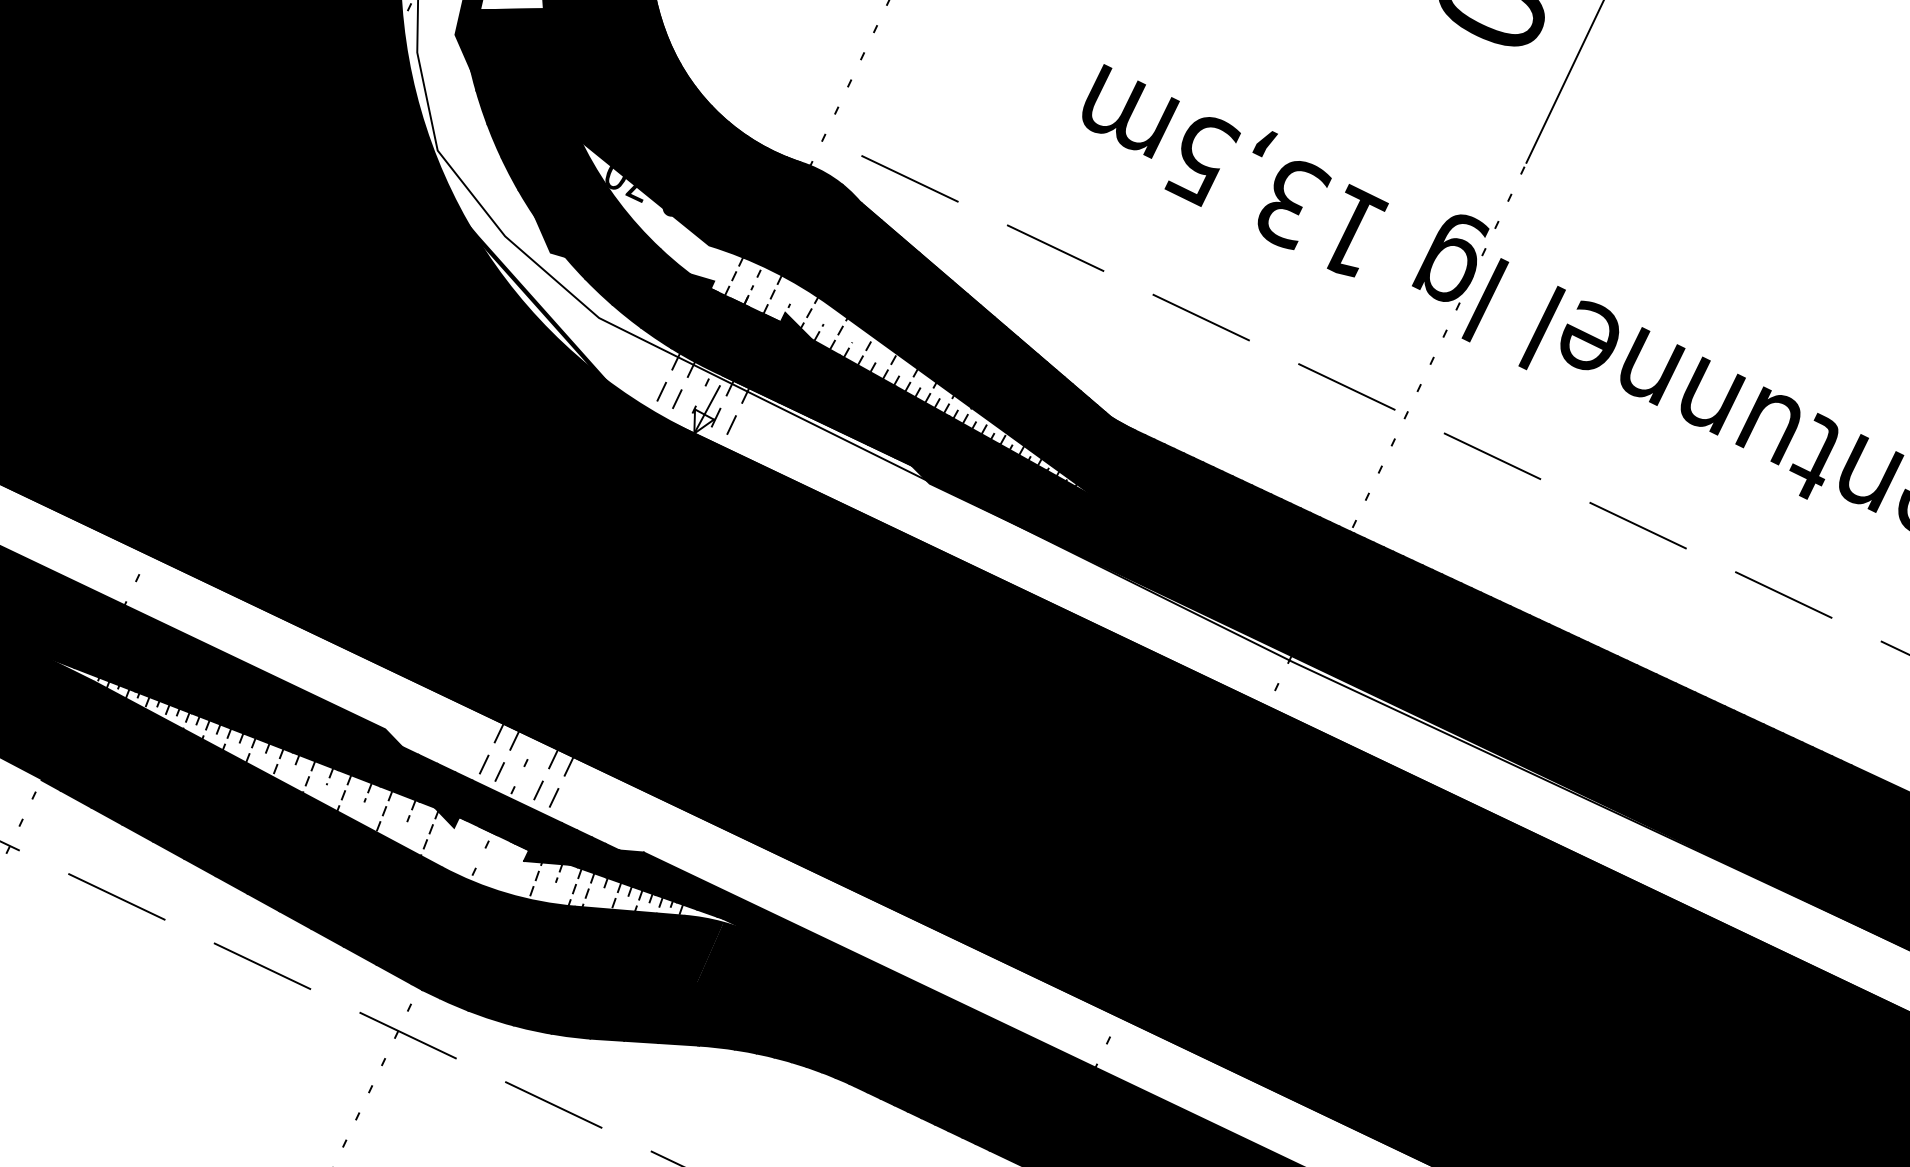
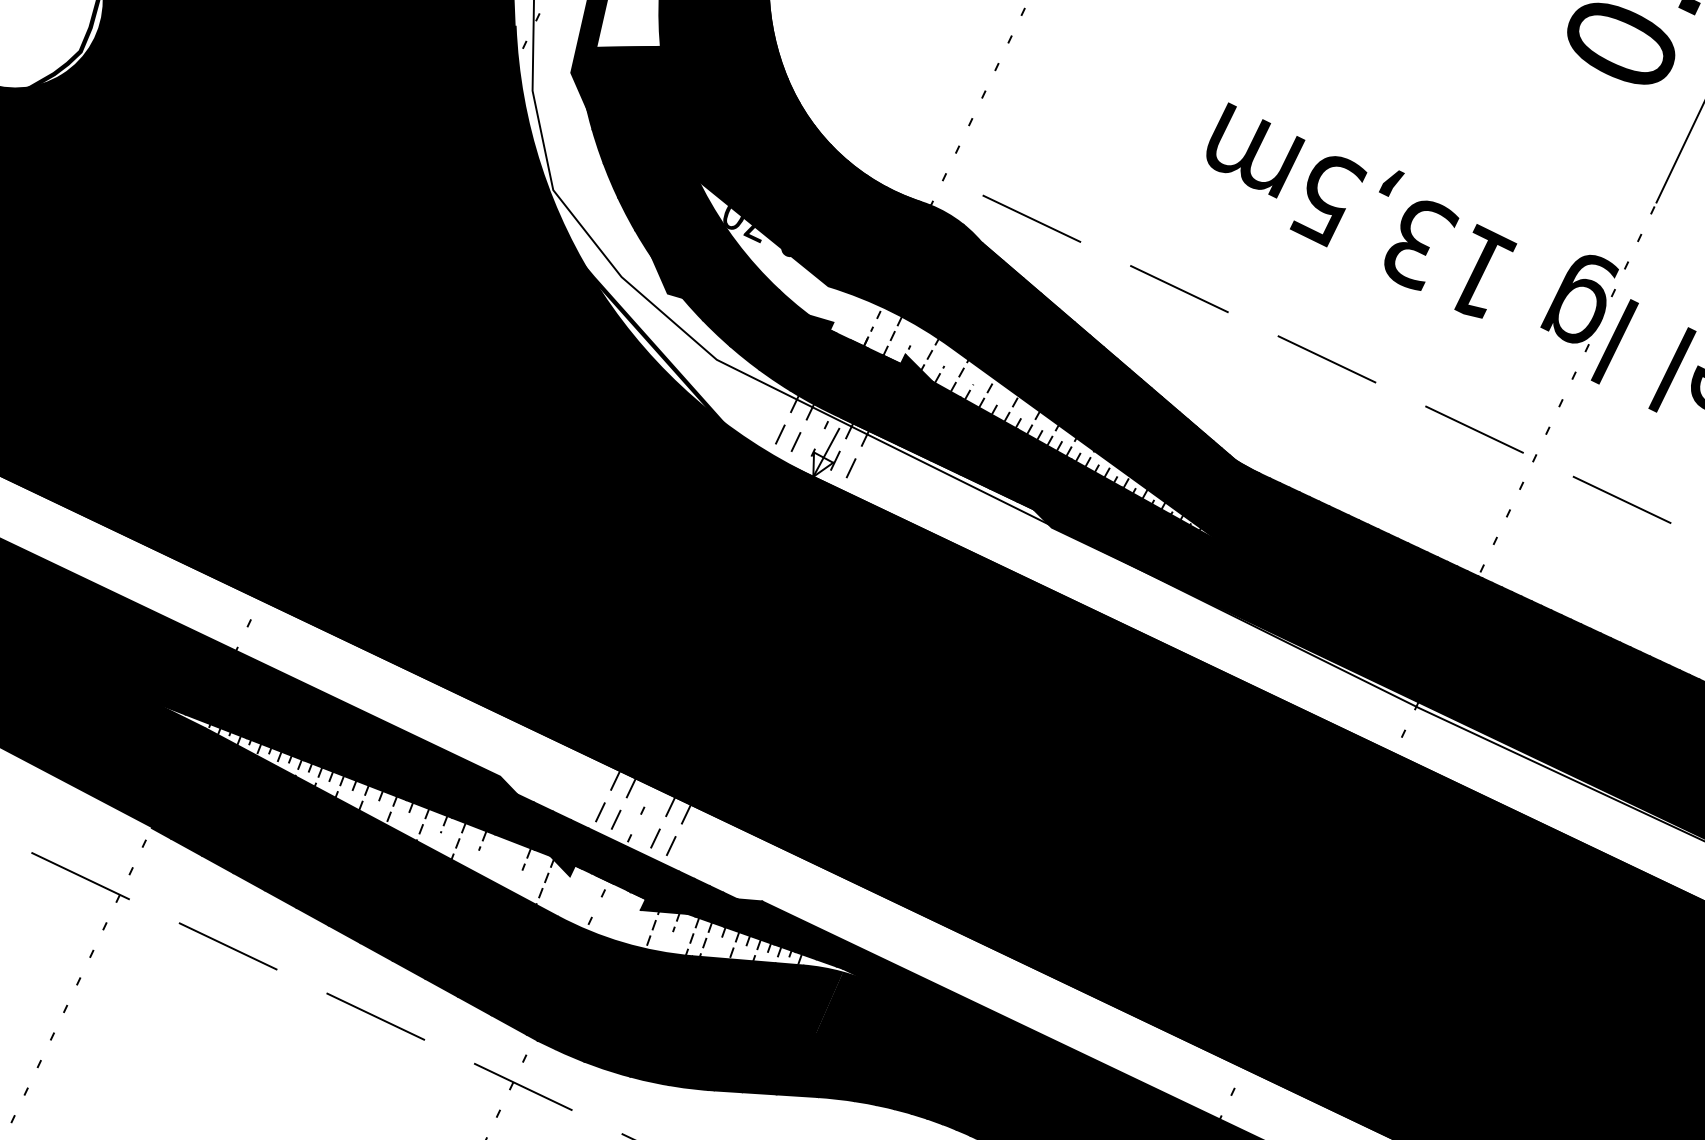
line: (733, 276) -> (853, 317), removed
line: (384, 811) -> (499, 859), removed

